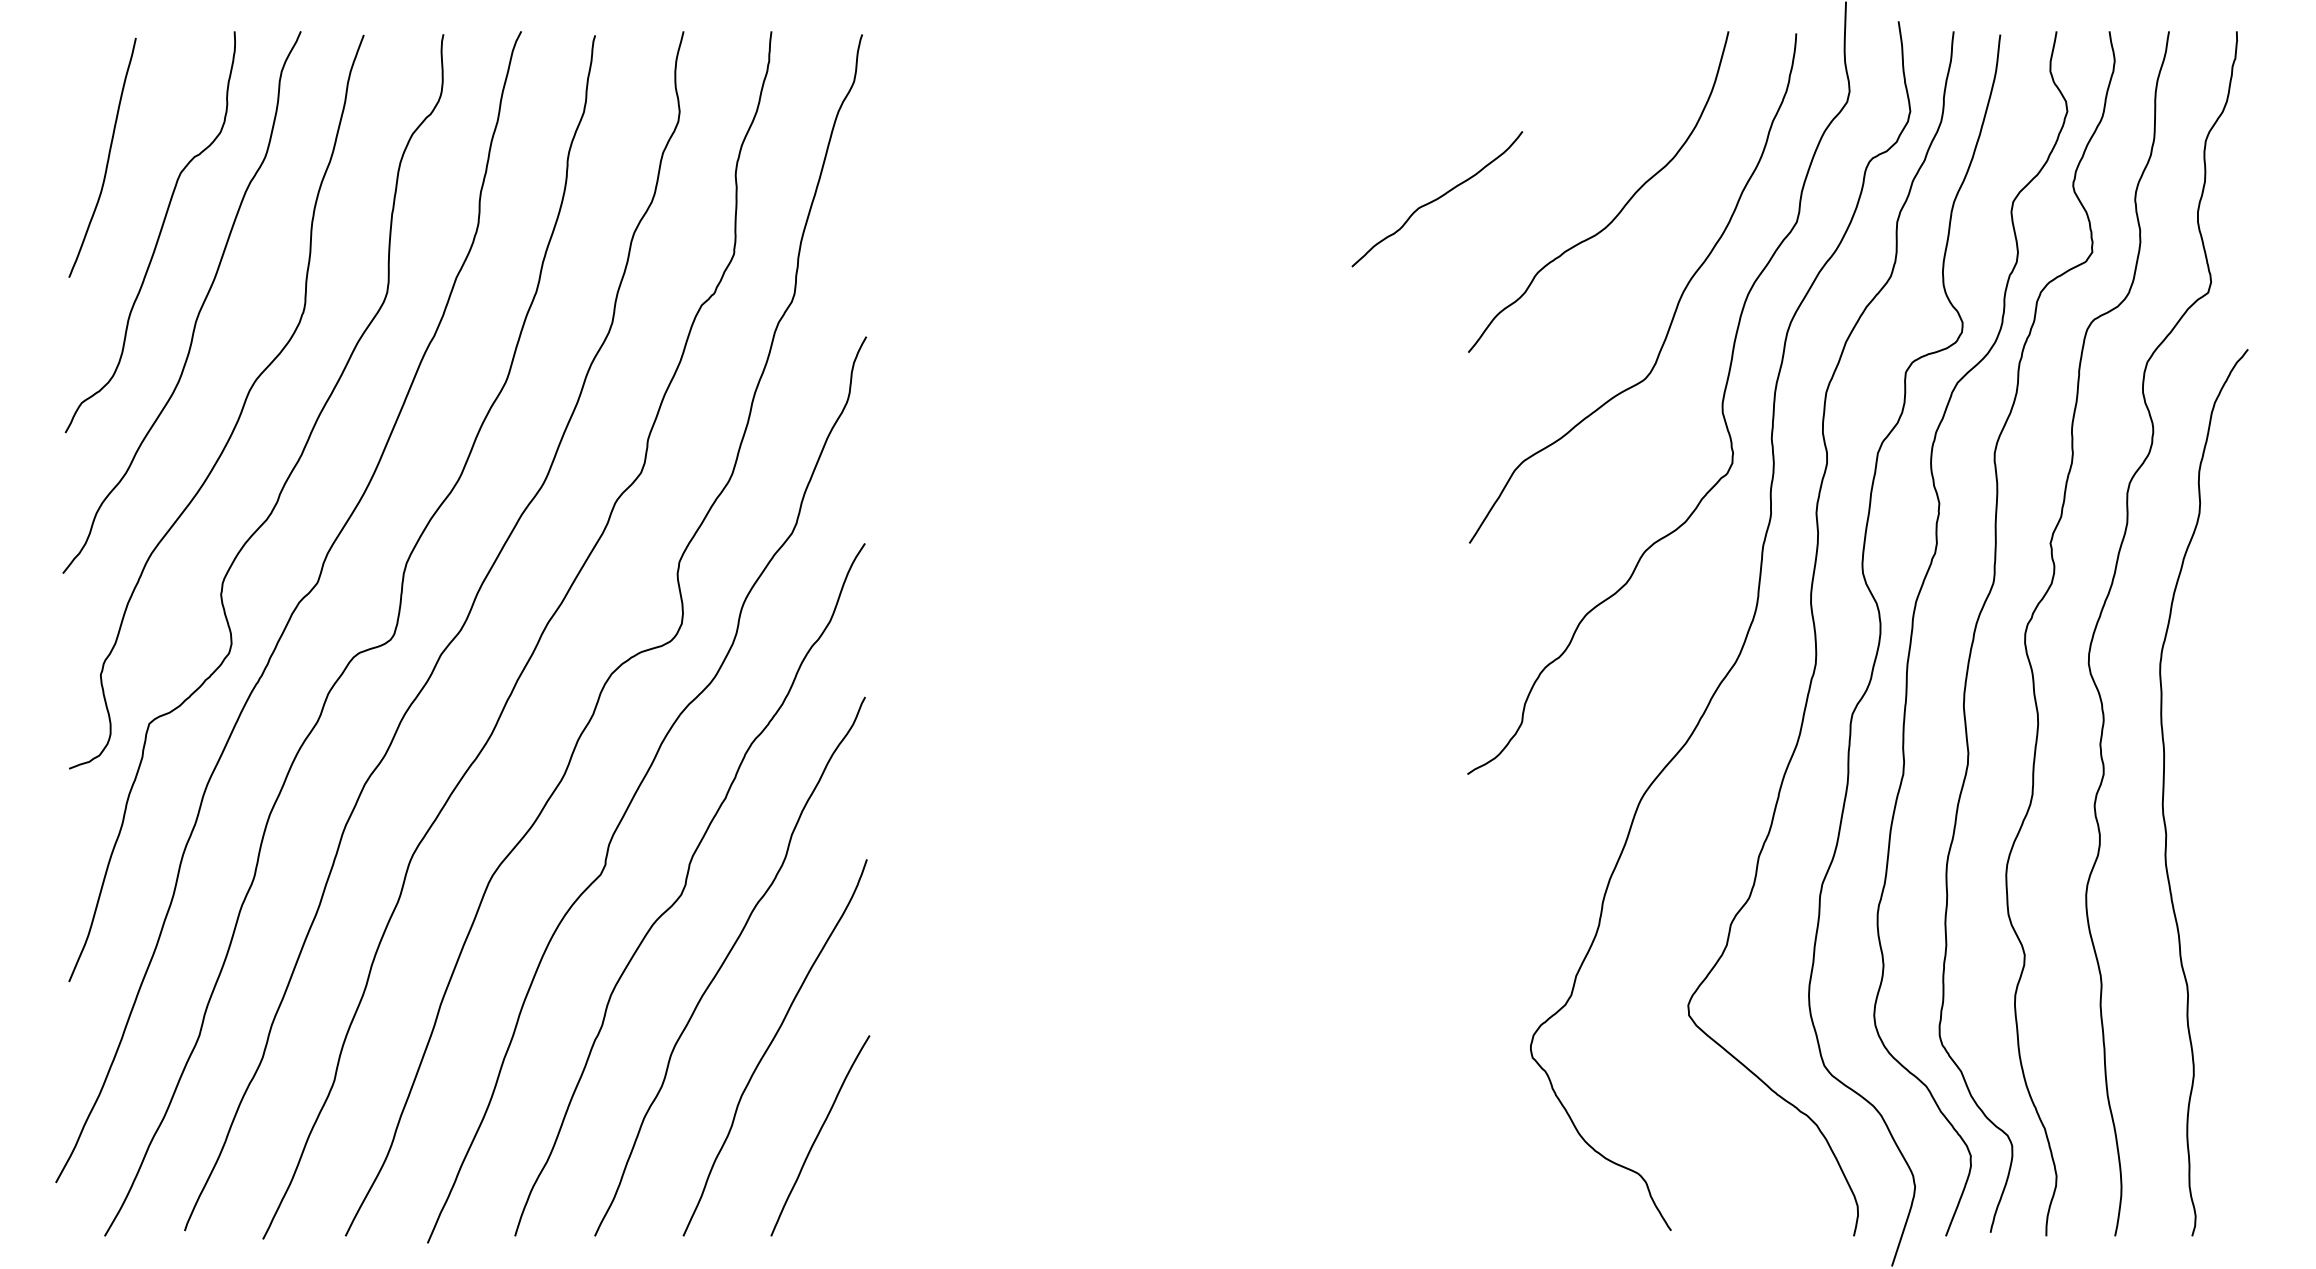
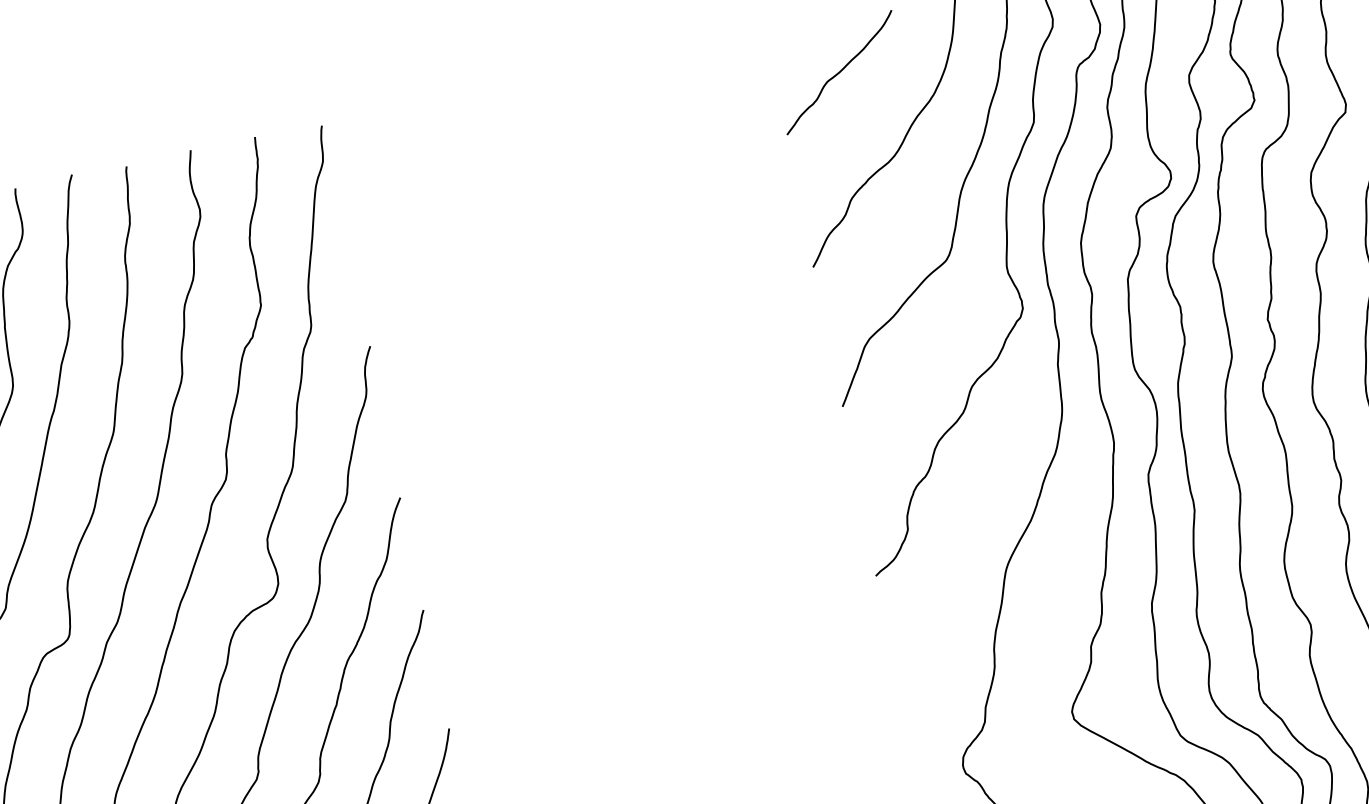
curve: (1437, 199) -> (839, 72), moved

